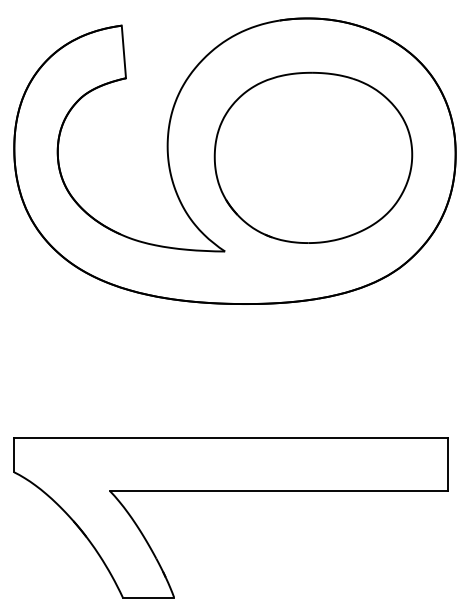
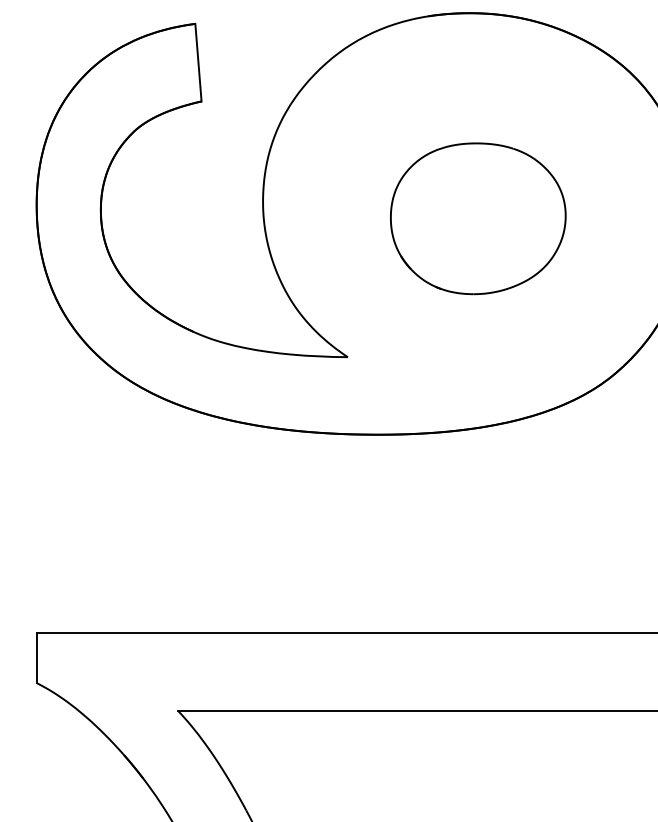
part: (313, 157) -> (478, 218), size x0.6

